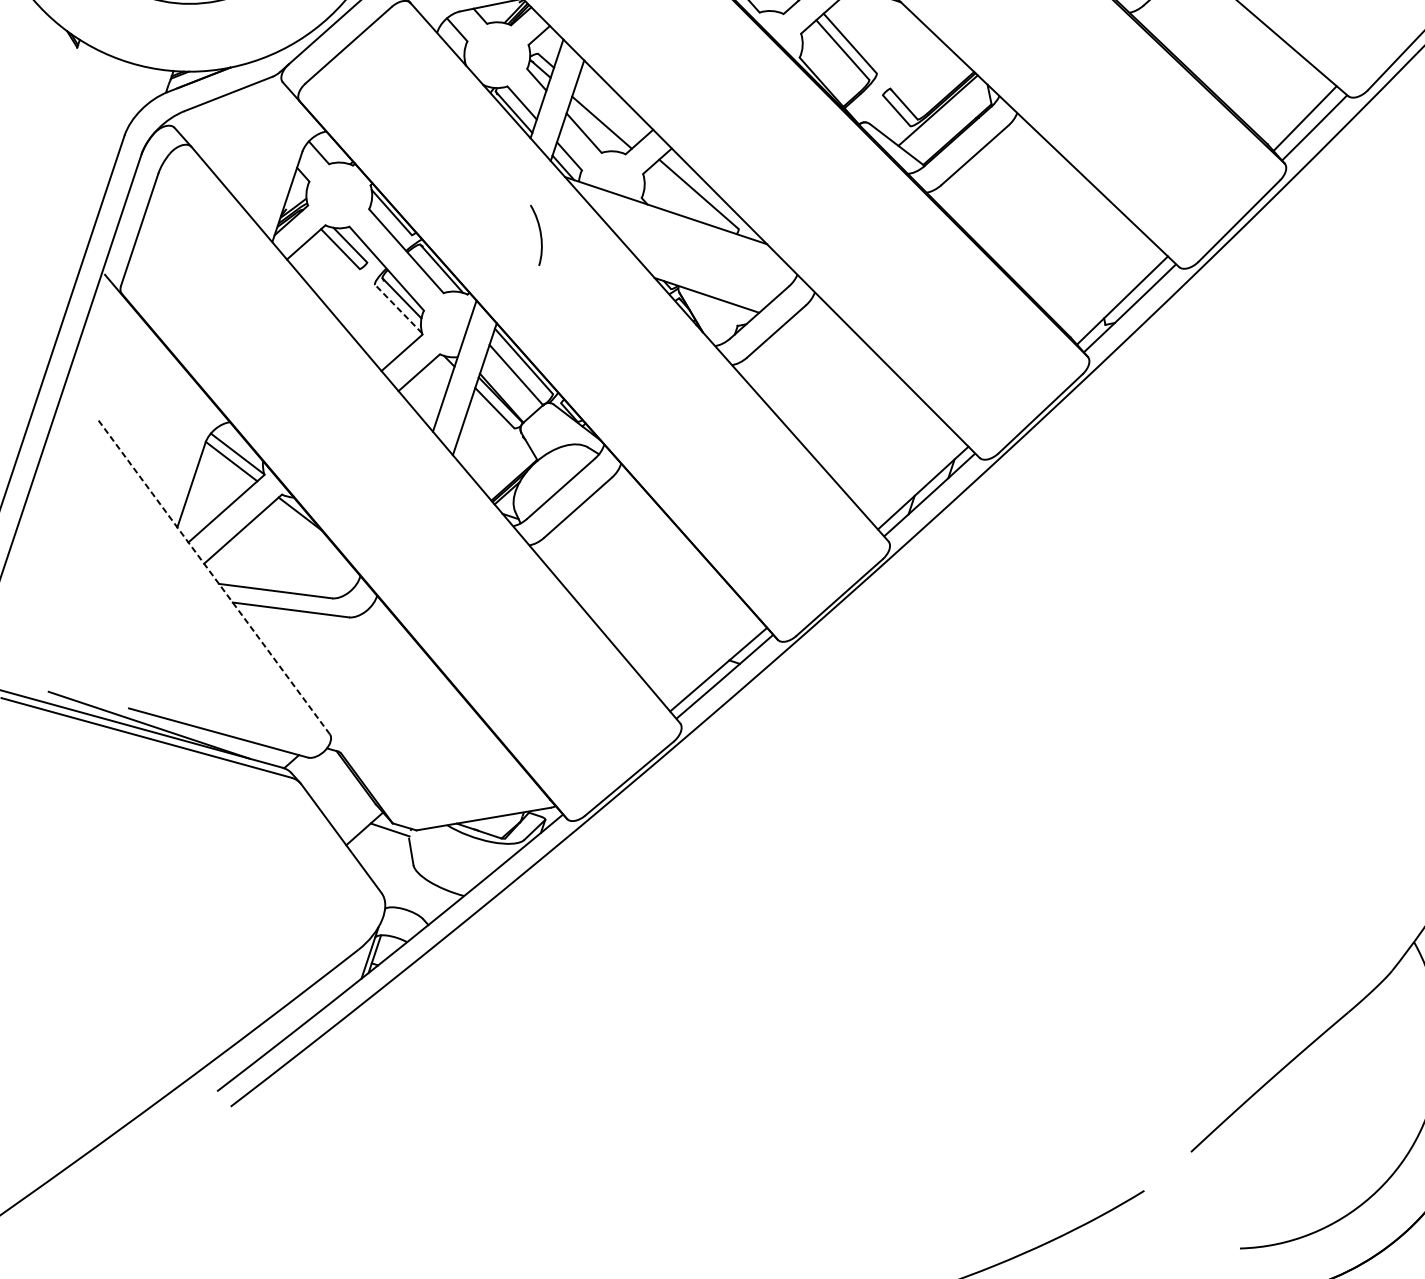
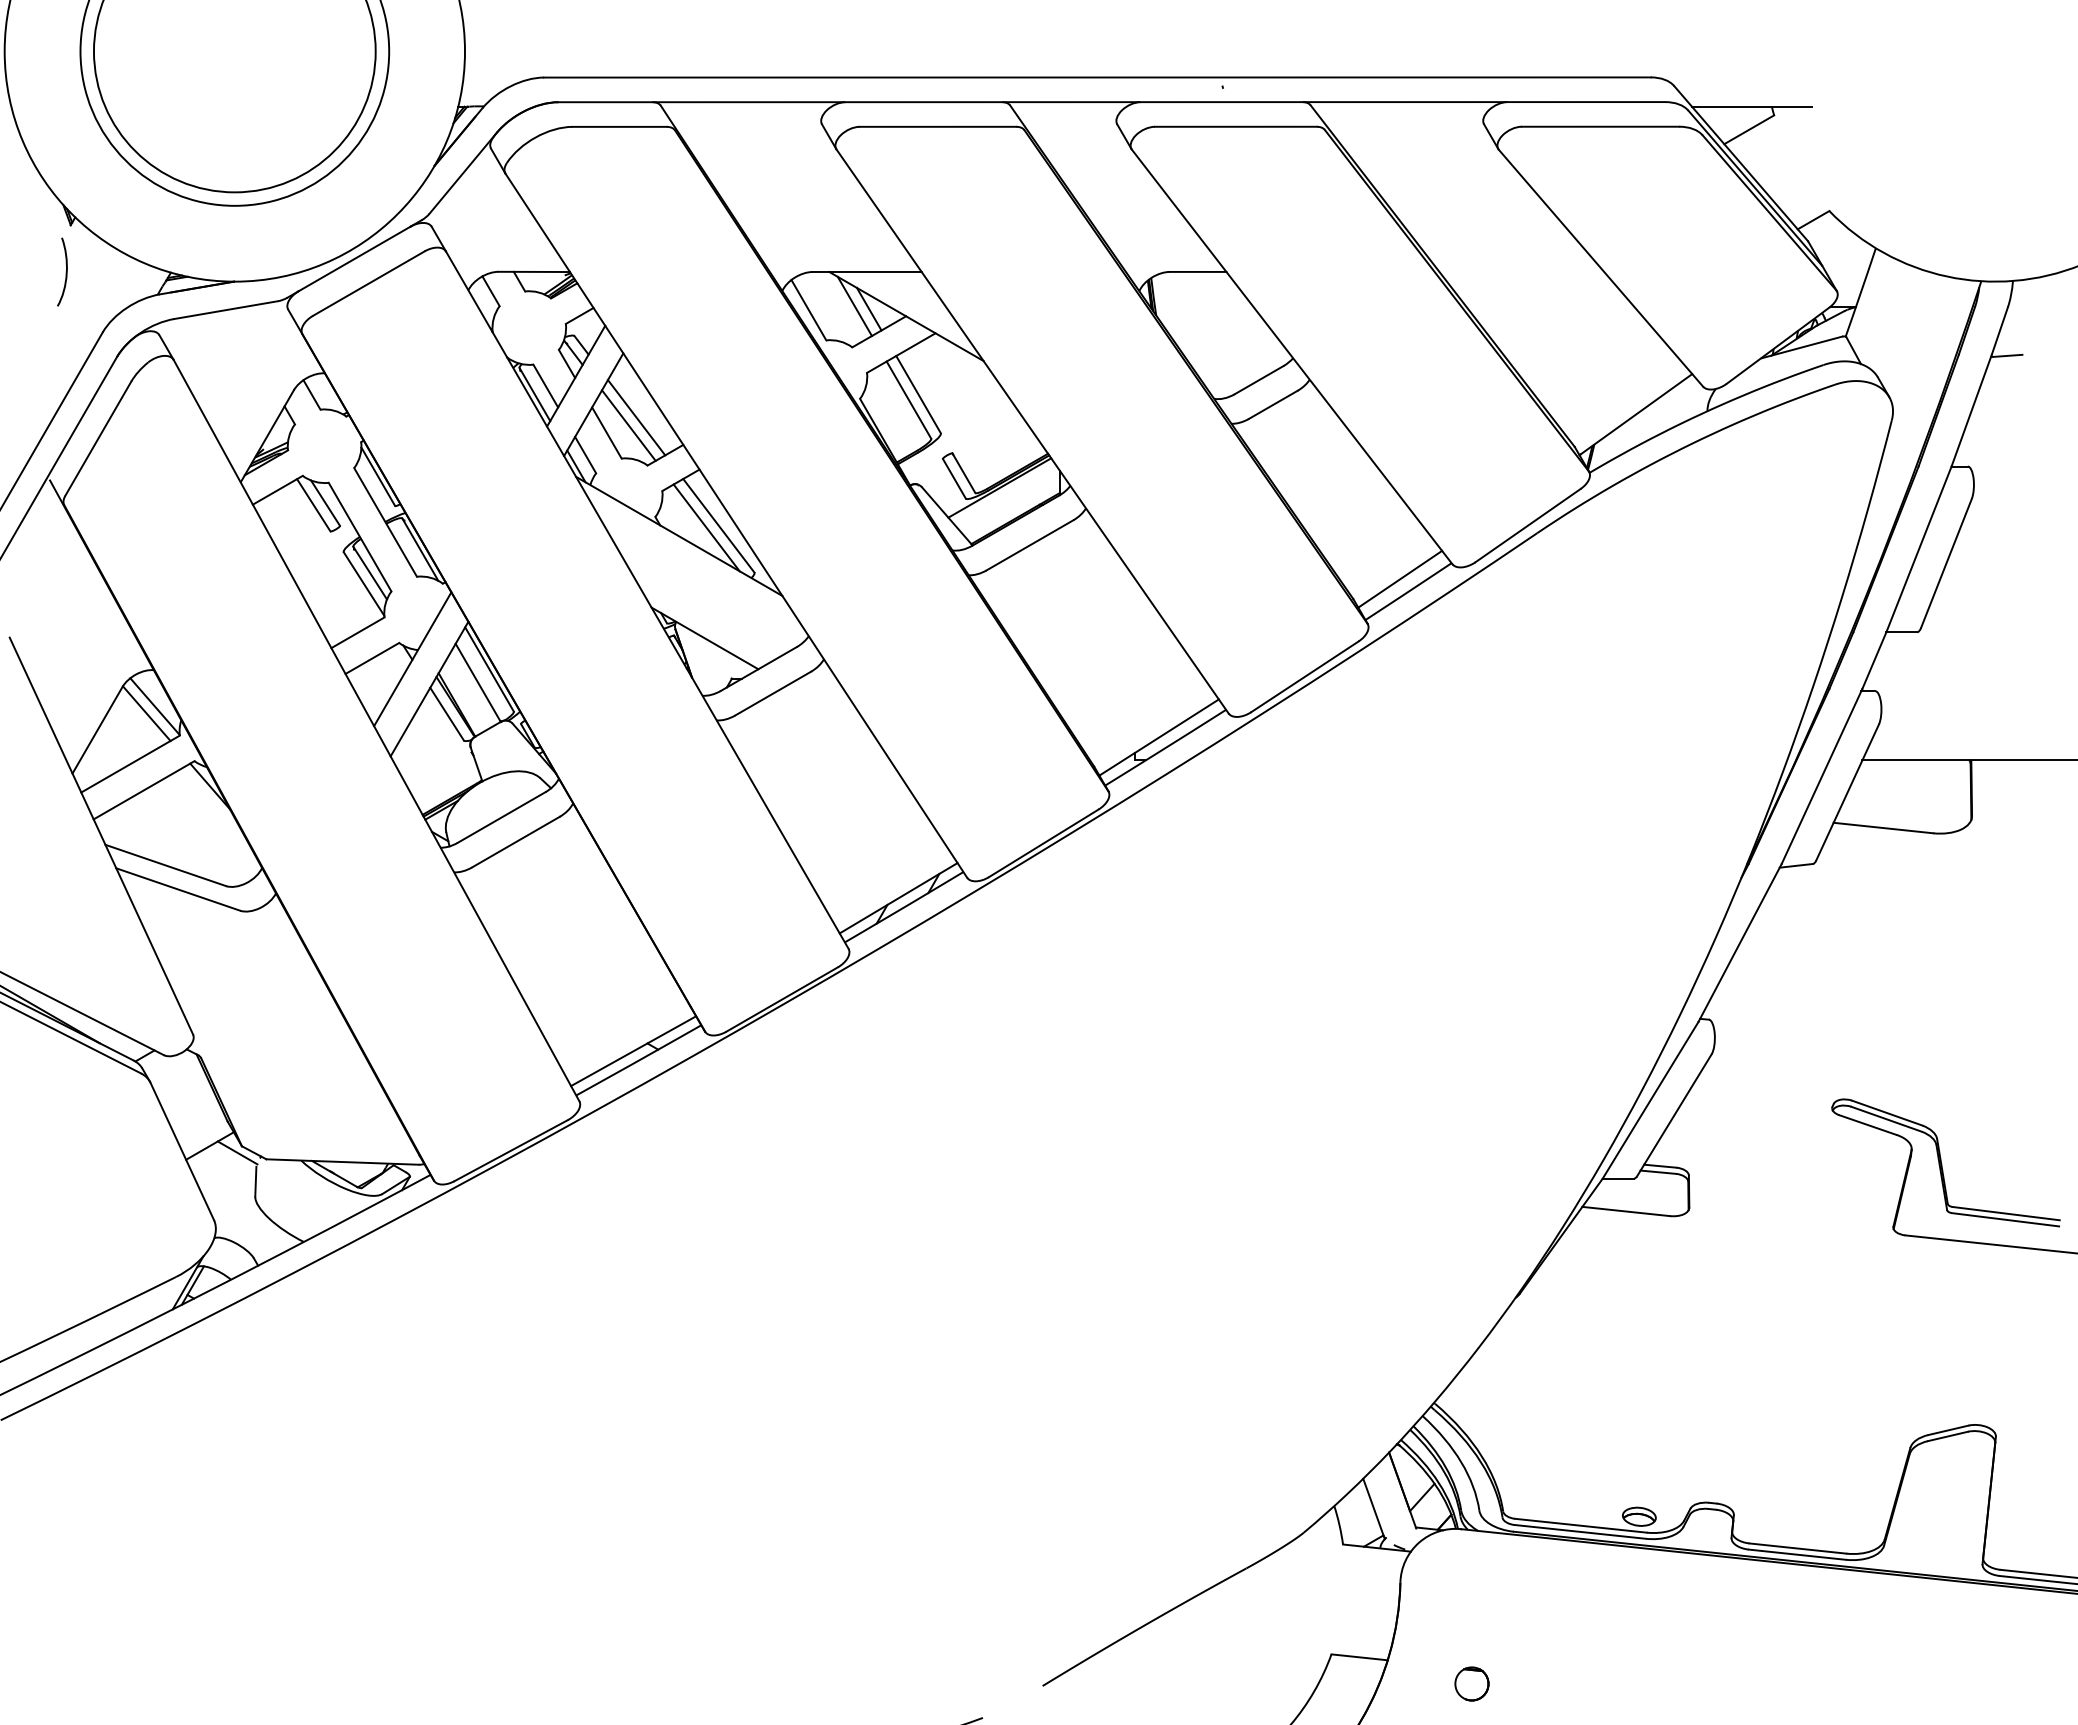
line: (607, 114) -> (636, 417), added
line: (688, 197) -> (706, 527), added
curve: (539, 233) -> (65, 271), moved
line: (399, 309) -> (364, 584), dashed -> solid
line: (214, 577) -> (101, 836), dashed -> solid

